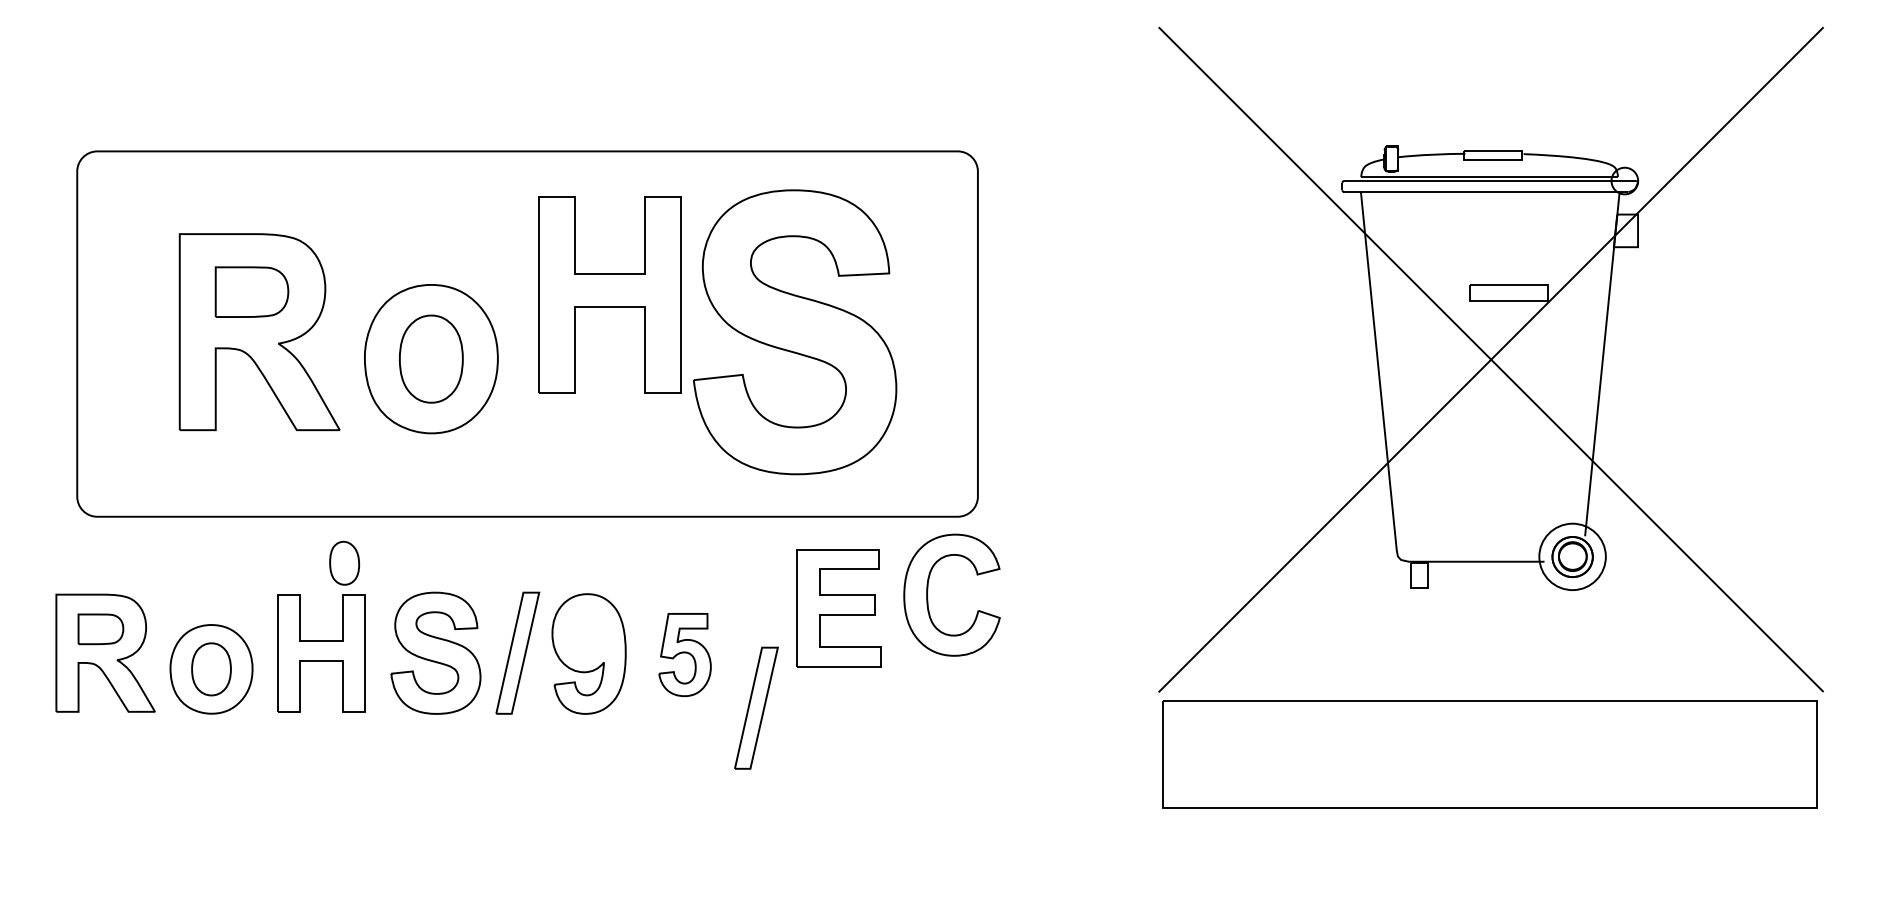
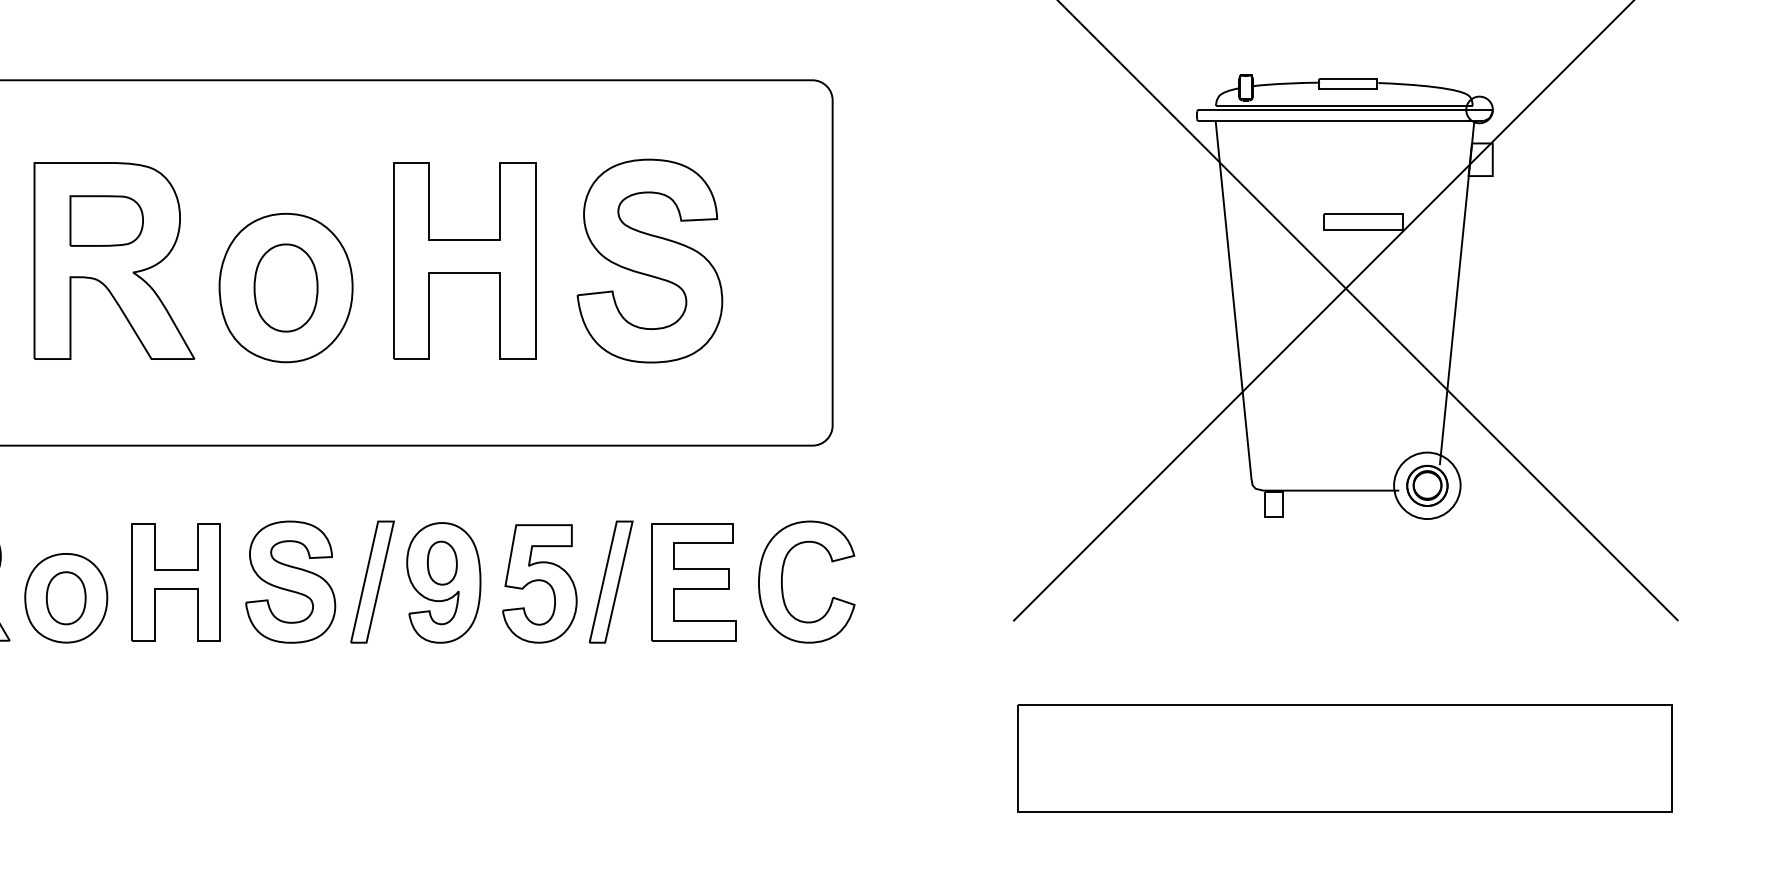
part: (609, 294) -> (464, 260), moved
part: (795, 331) -> (650, 260), size x0.71
part: (344, 562) -> (442, 562), moved
part: (928, 590) -> (783, 577), moved
part: (838, 608) -> (693, 582), moved
part: (684, 654) -> (539, 583), size x1.43
part: (756, 707) -> (611, 581), moved
part: (1489, 754) -> (1344, 758), moved

